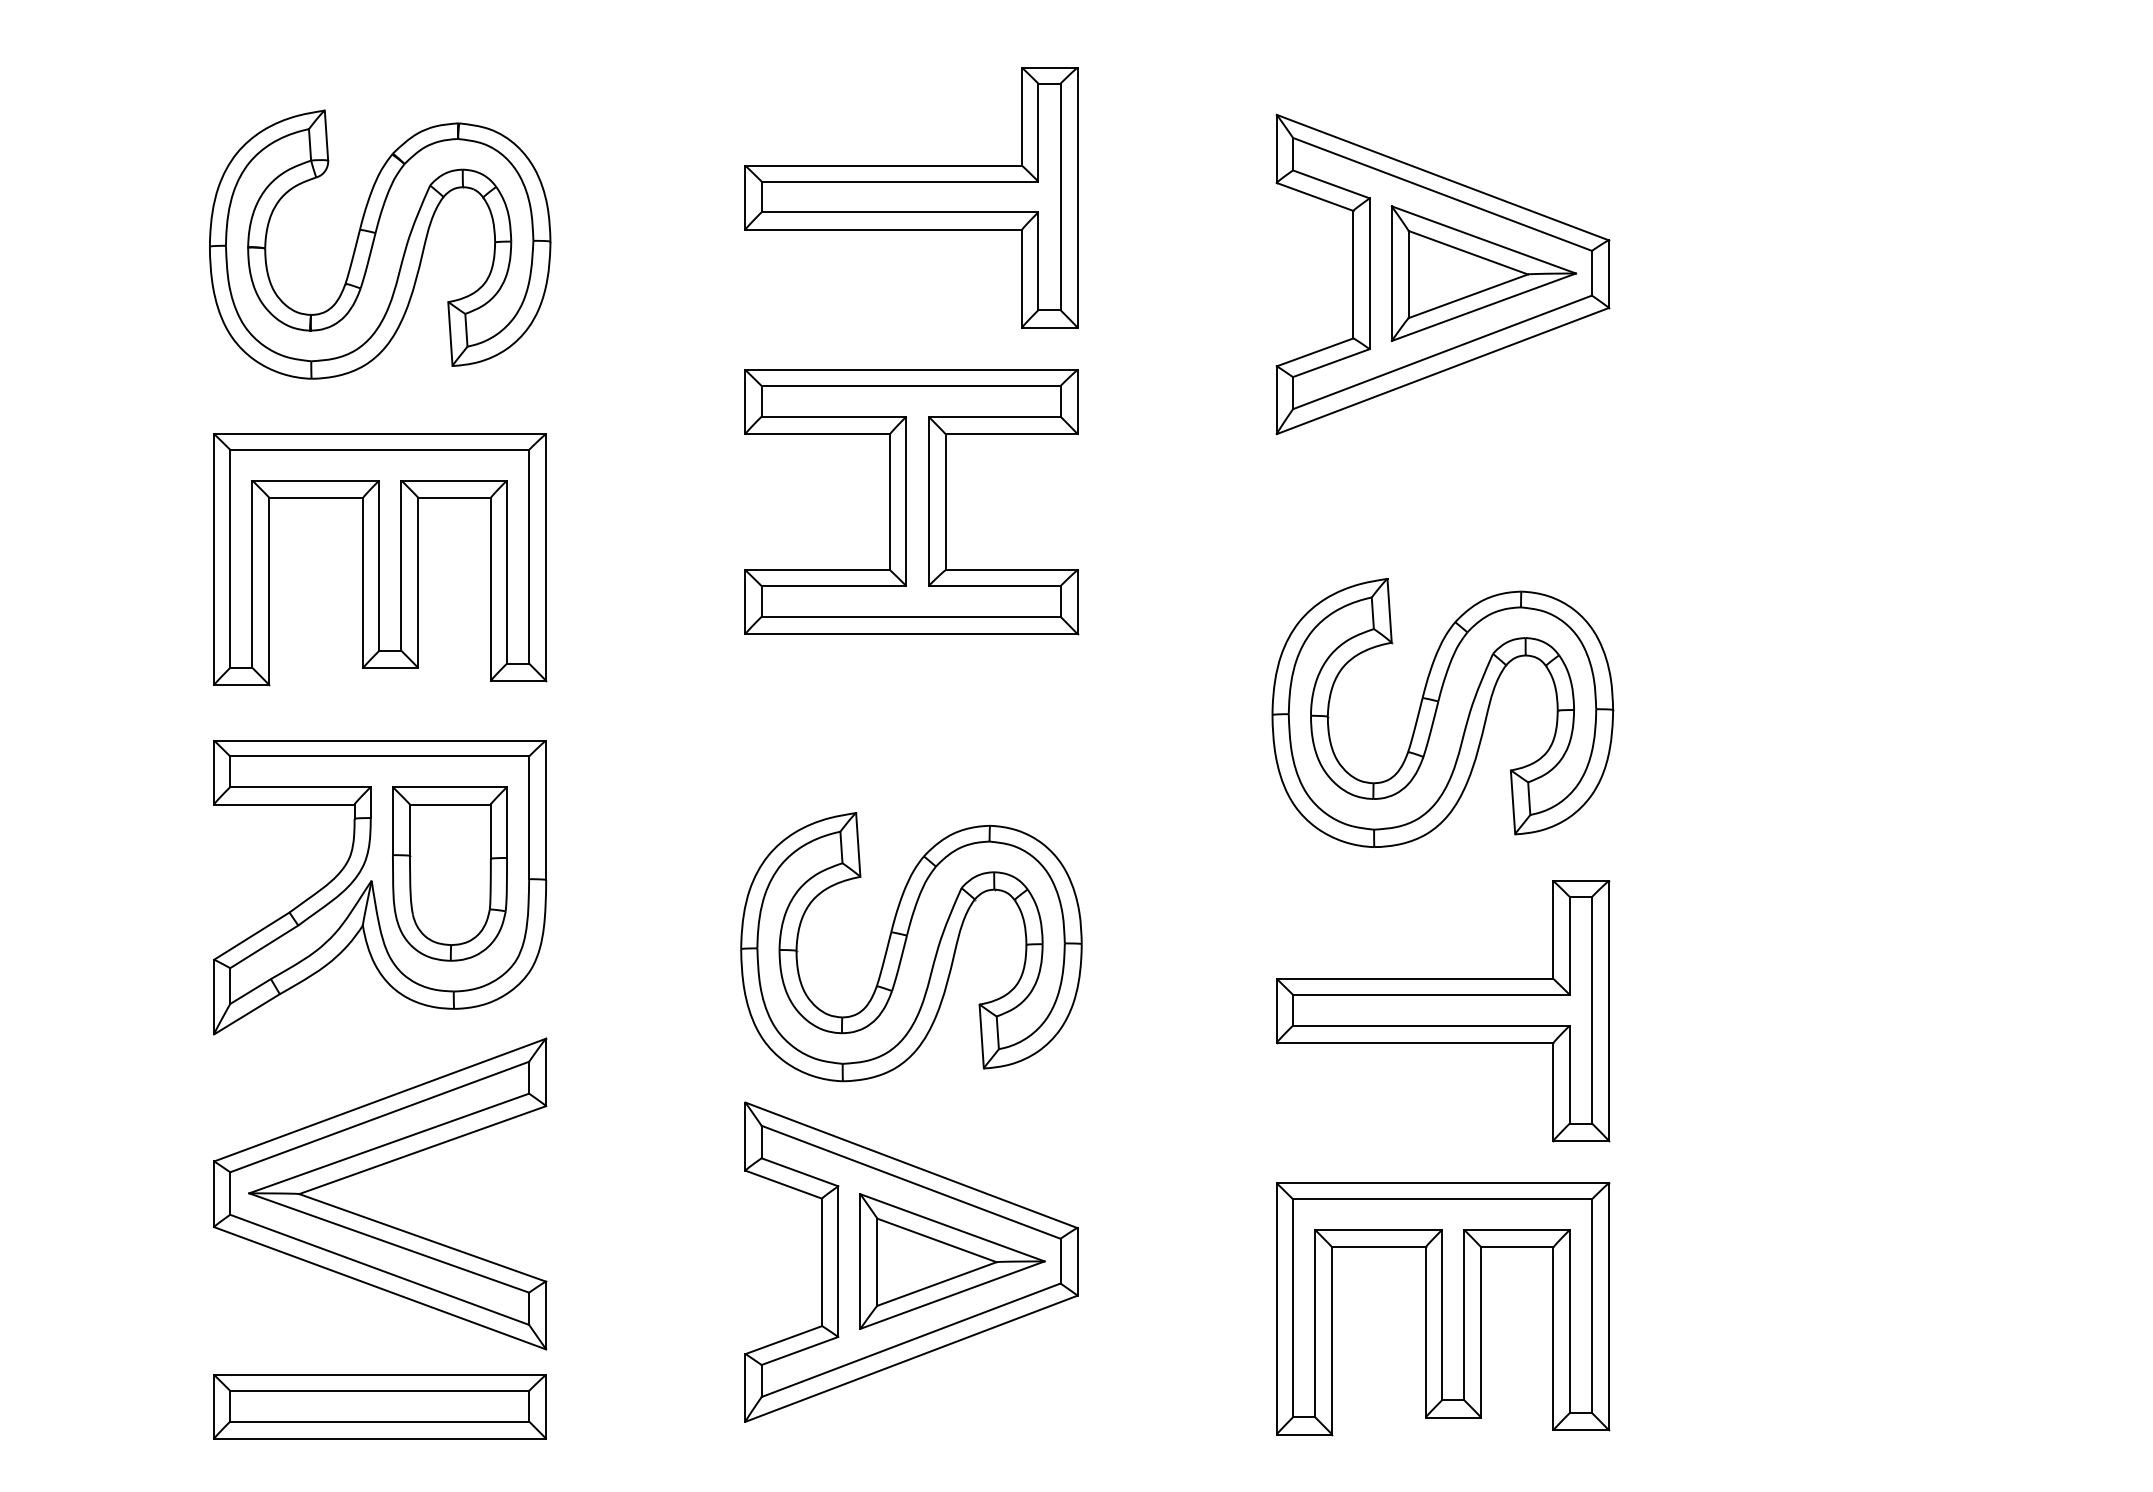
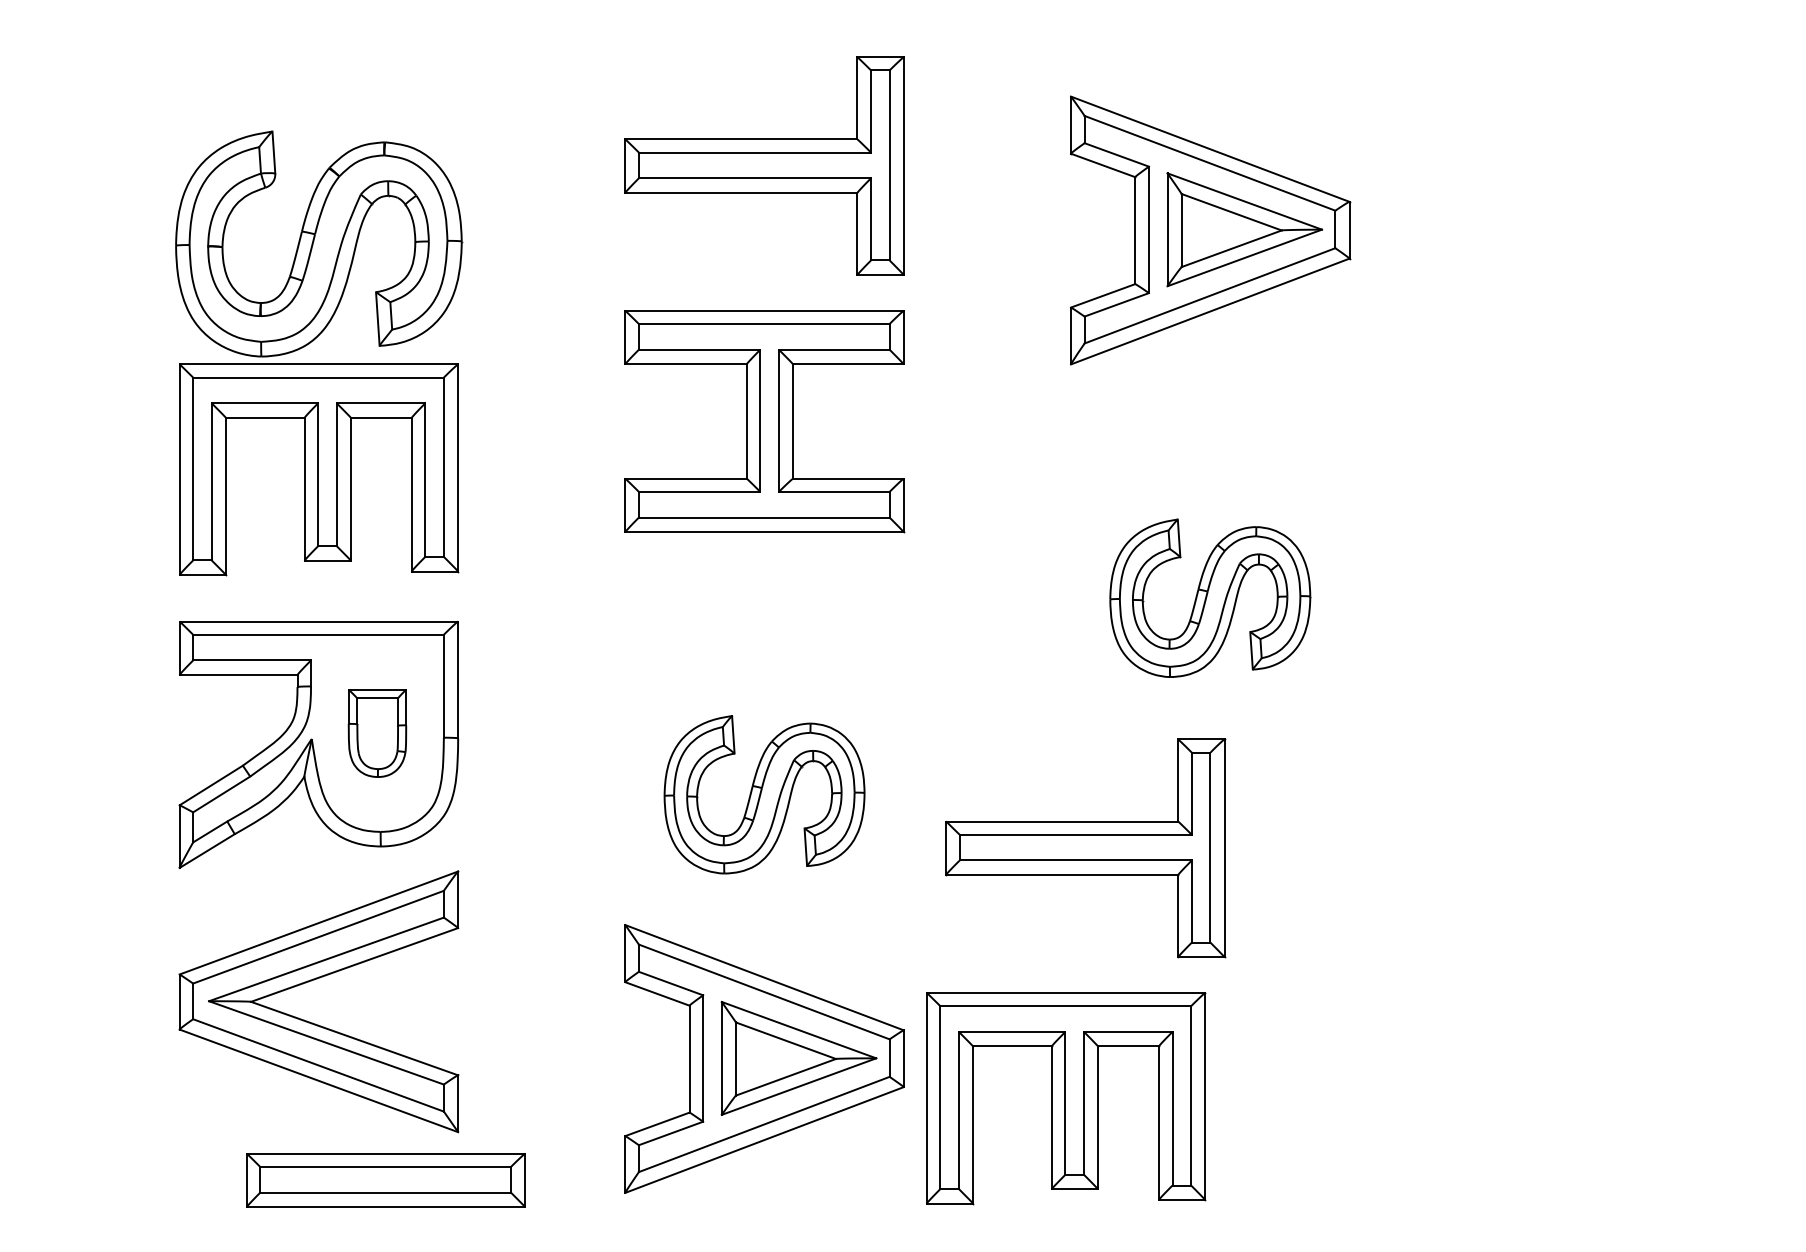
part: (380, 244) -> (319, 243), moved
part: (1442, 712) -> (1210, 597), size x0.7
part: (449, 873) -> (377, 732), size x0.6
part: (911, 947) -> (764, 795), size x0.7
part: (1443, 1011) -> (1085, 848), moved
part: (1443, 1309) -> (1066, 1098), moved
part: (379, 1406) -> (385, 1180), moved

